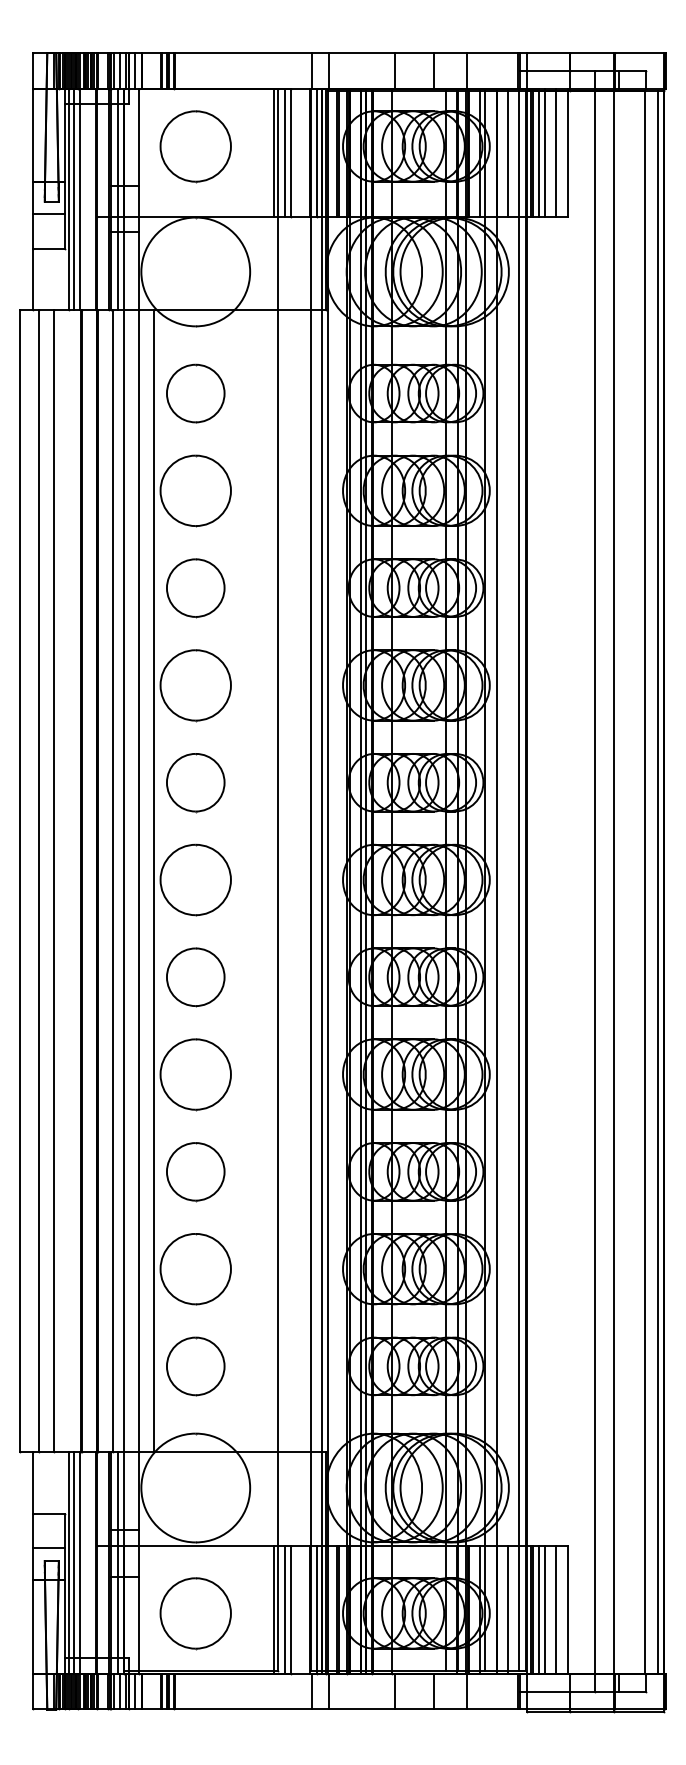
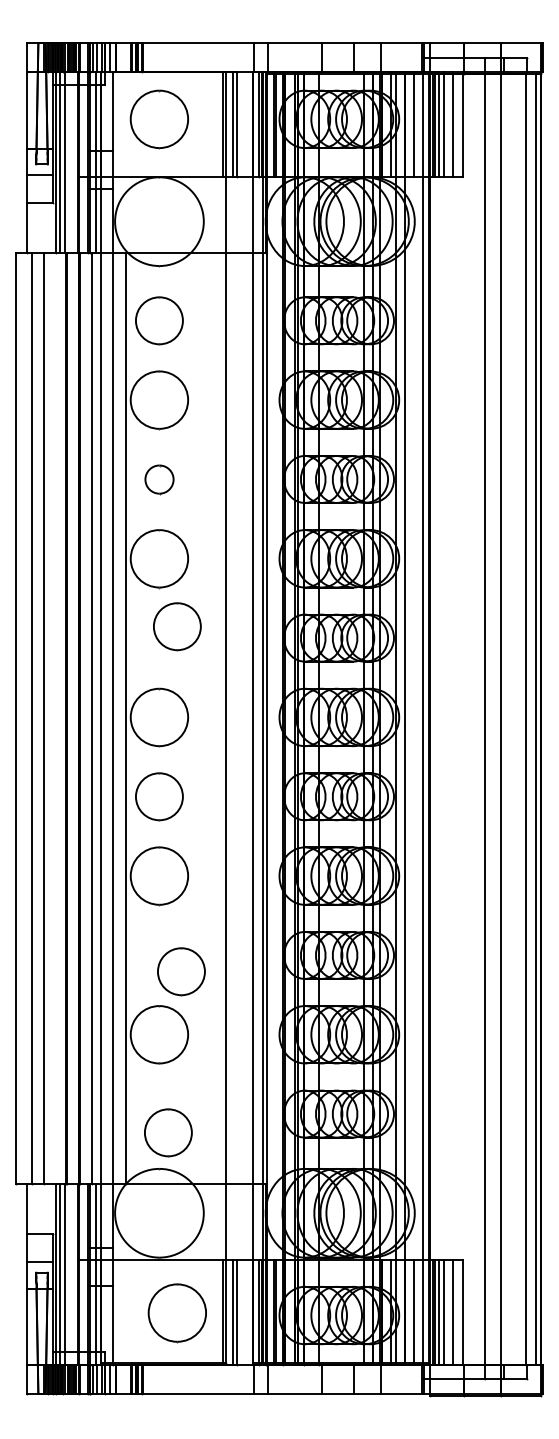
part: (195, 588) -> (159, 479), size x0.6
part: (195, 783) -> (177, 627), moved
part: (195, 1172) -> (181, 972), moved
part: (195, 1366) -> (168, 1132), moved
part: (195, 1613) -> (177, 1313), moved

